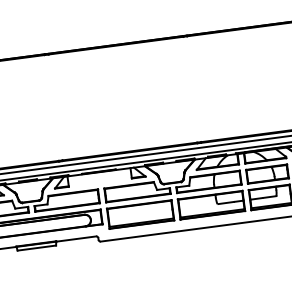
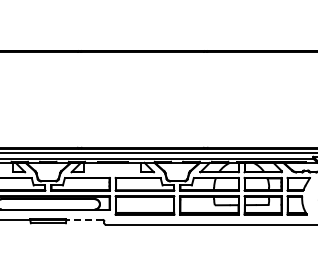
line: (76, 238) -> (84, 219), solid -> dashed

